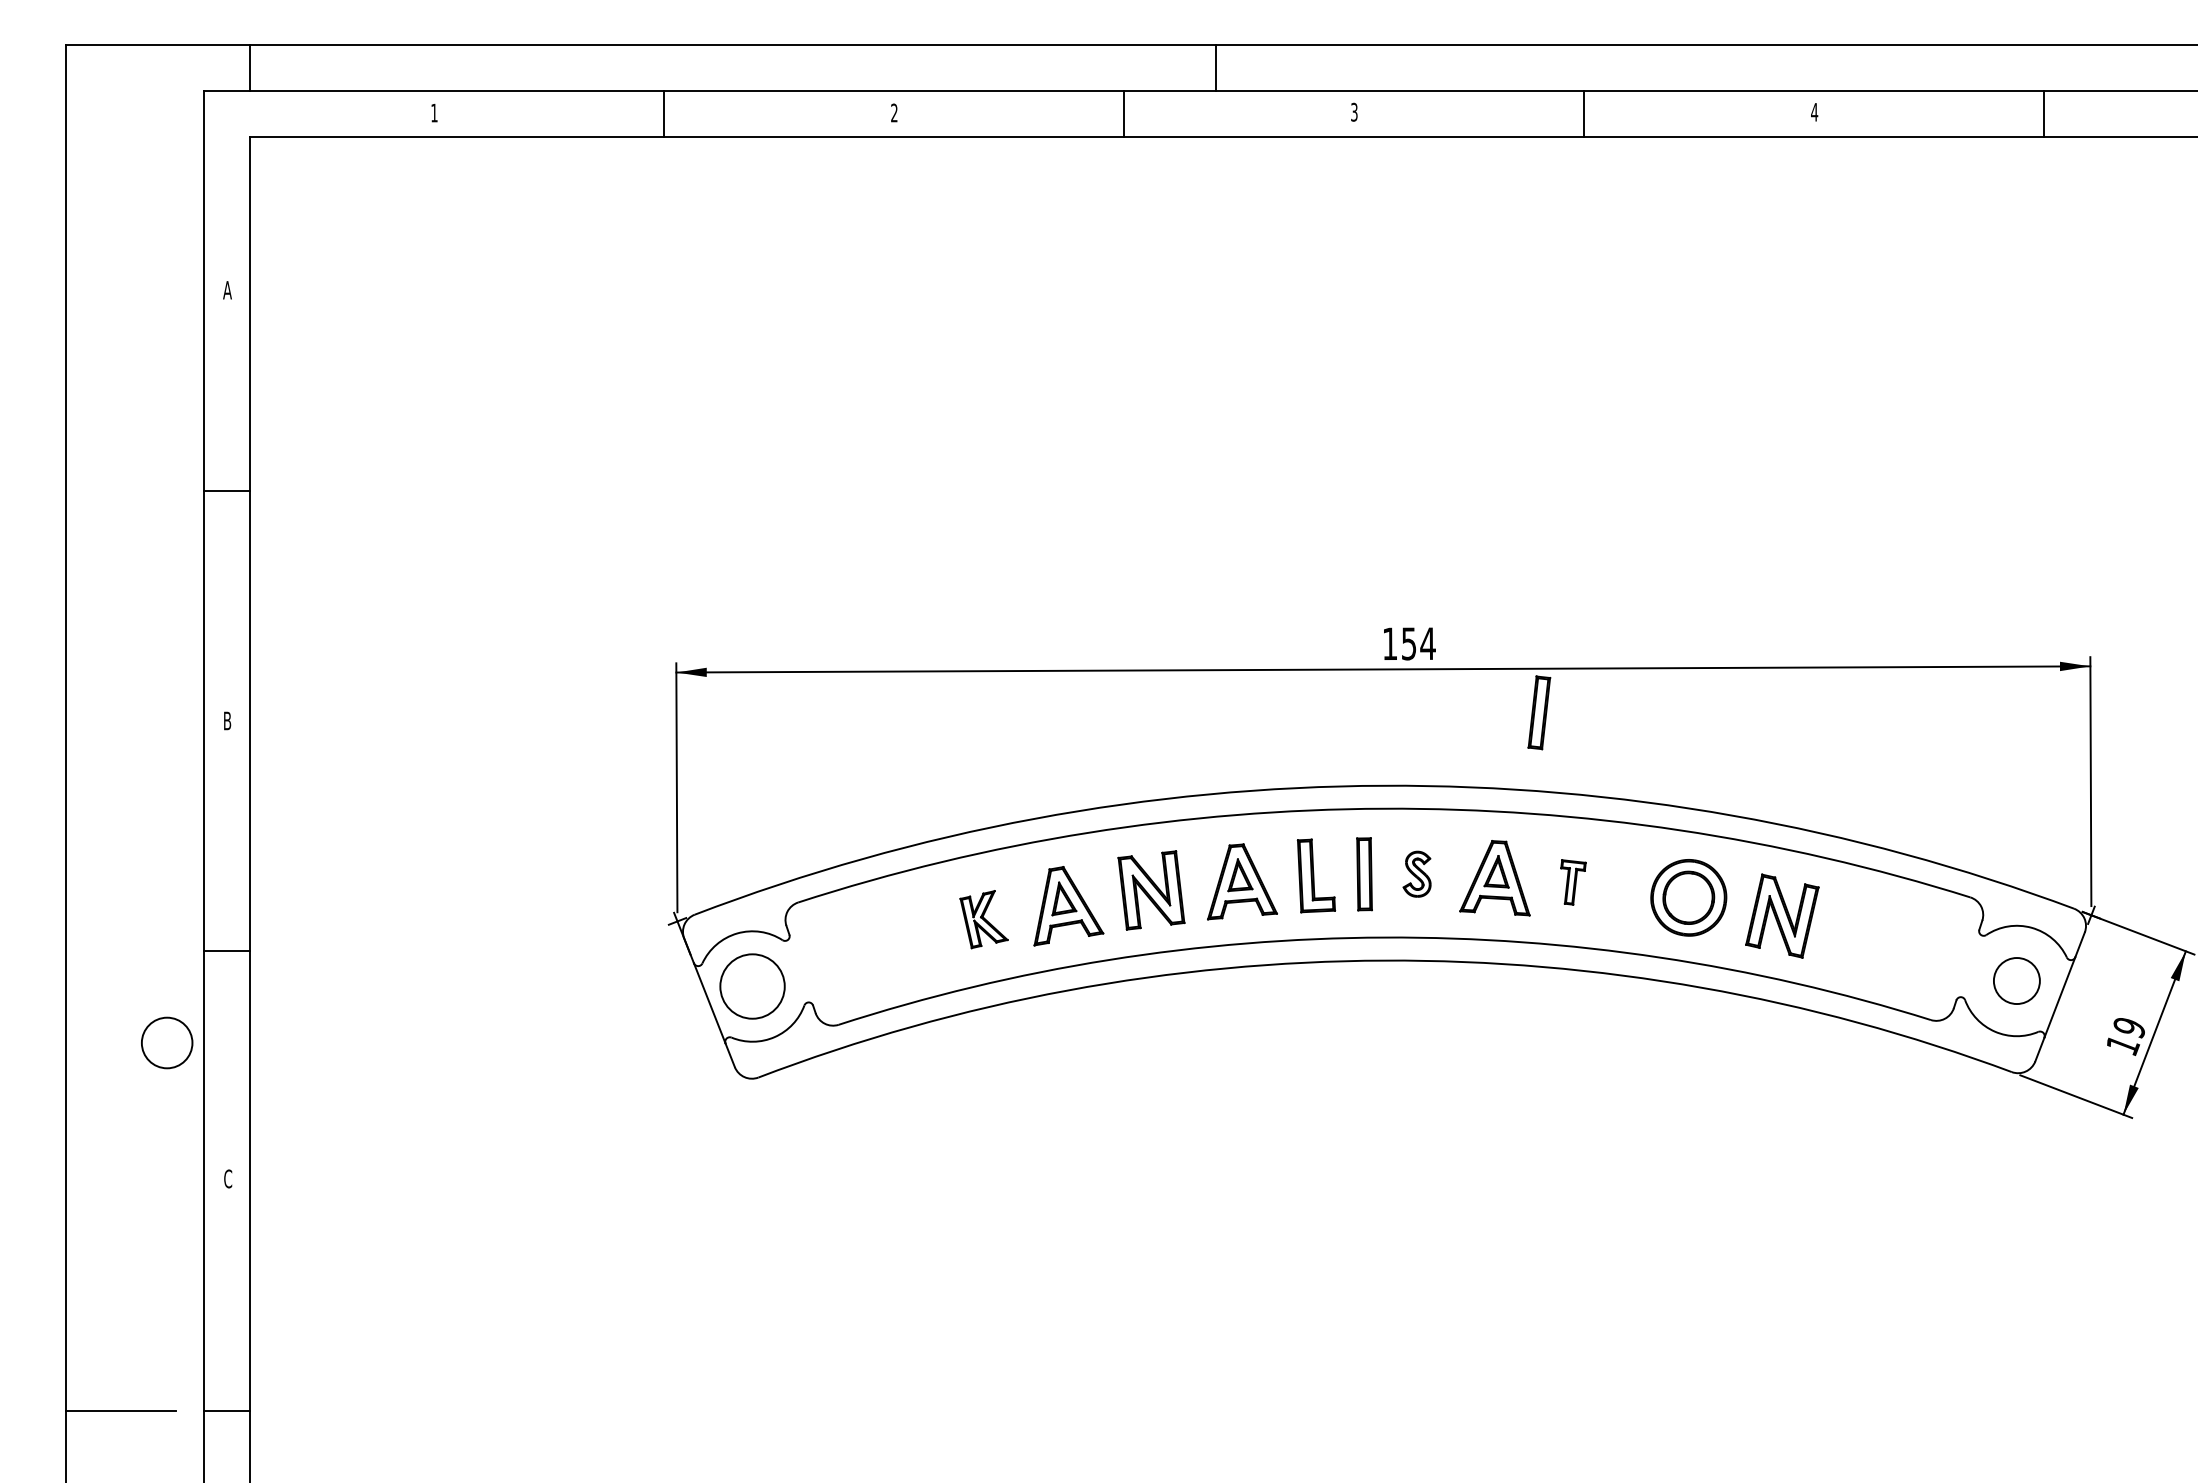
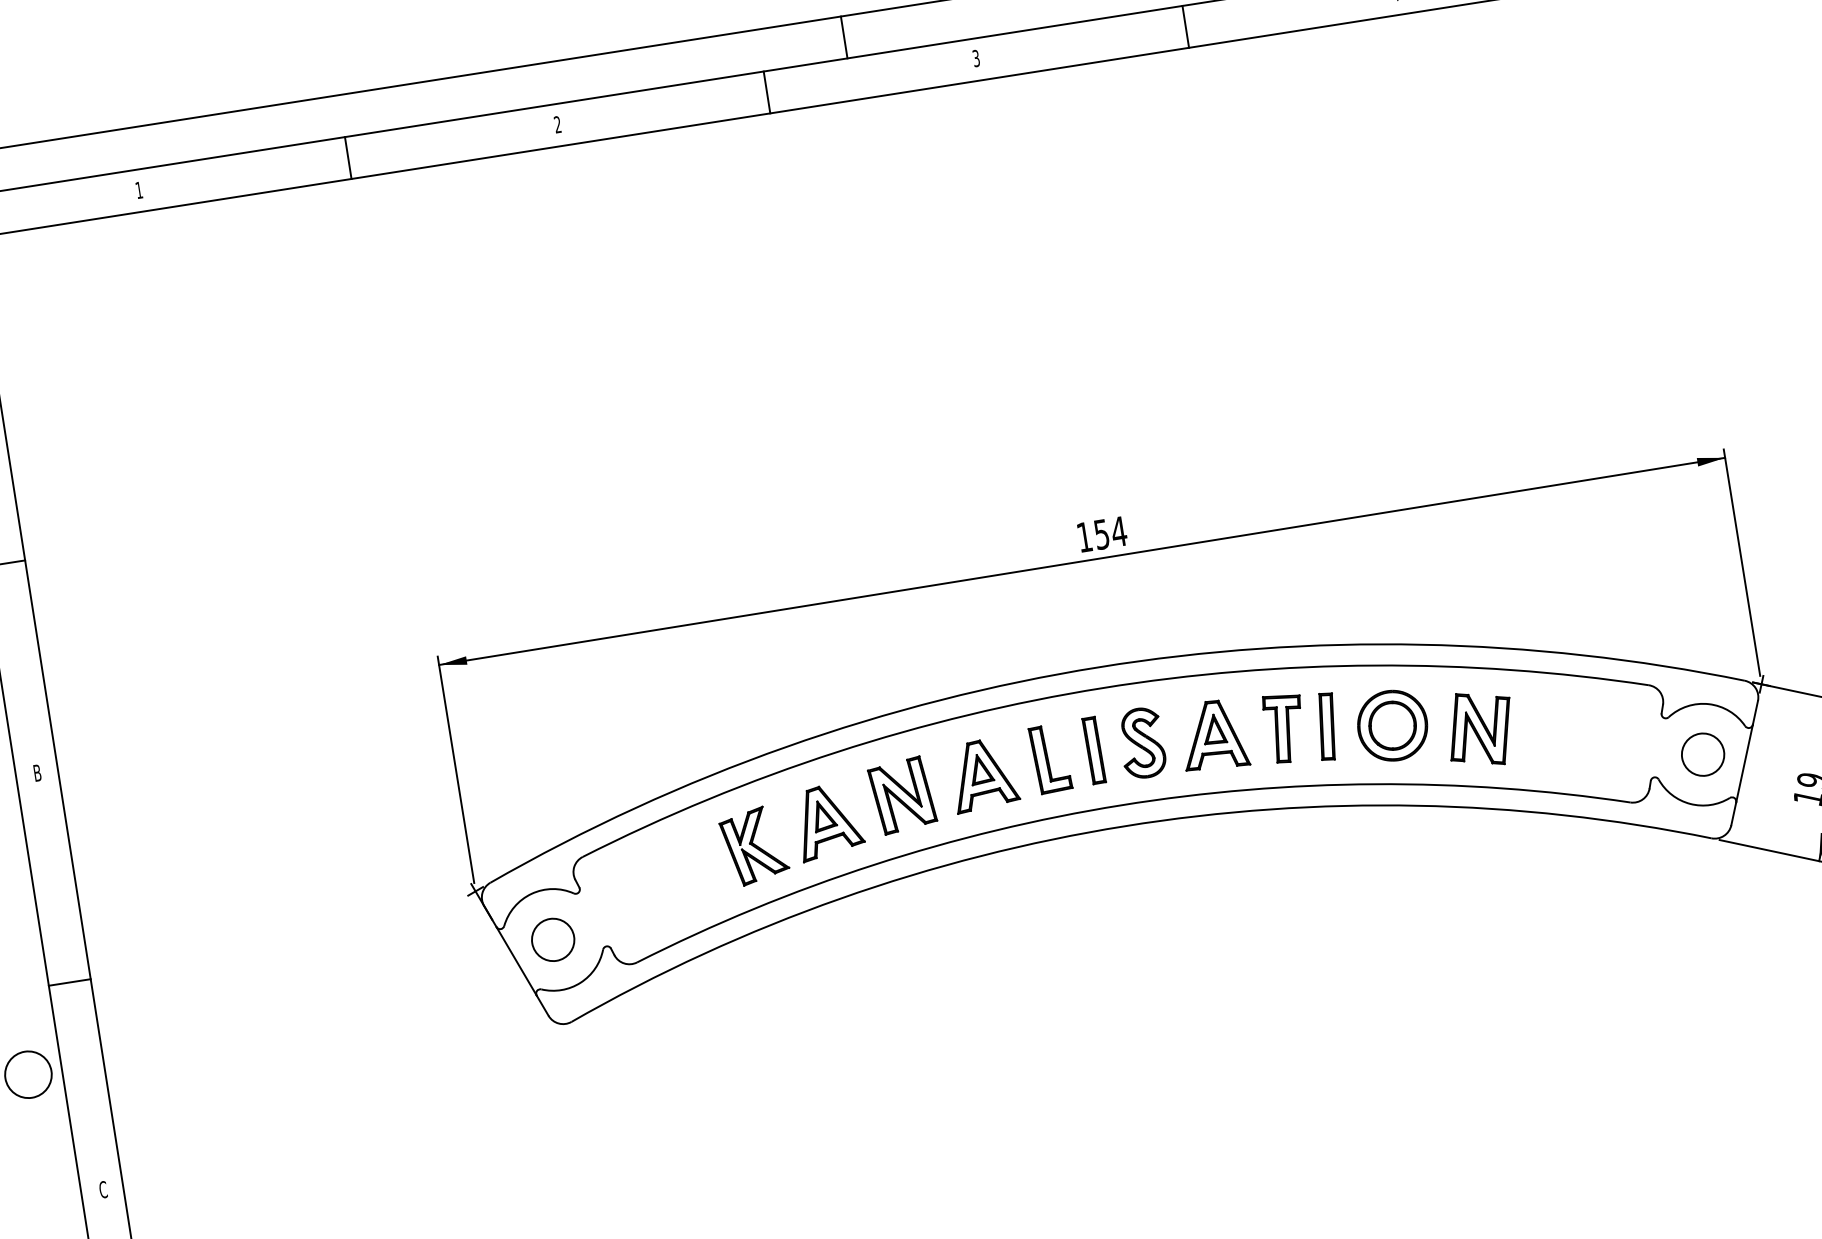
part: (1539, 712) -> (1327, 726), moved
part: (1416, 873) -> (1141, 742), size x1.67
part: (1573, 882) -> (1285, 728), size x1.67
part: (983, 919) -> (753, 846), size x1.43
circle: (752, 986) -> (553, 939), size x0.71

